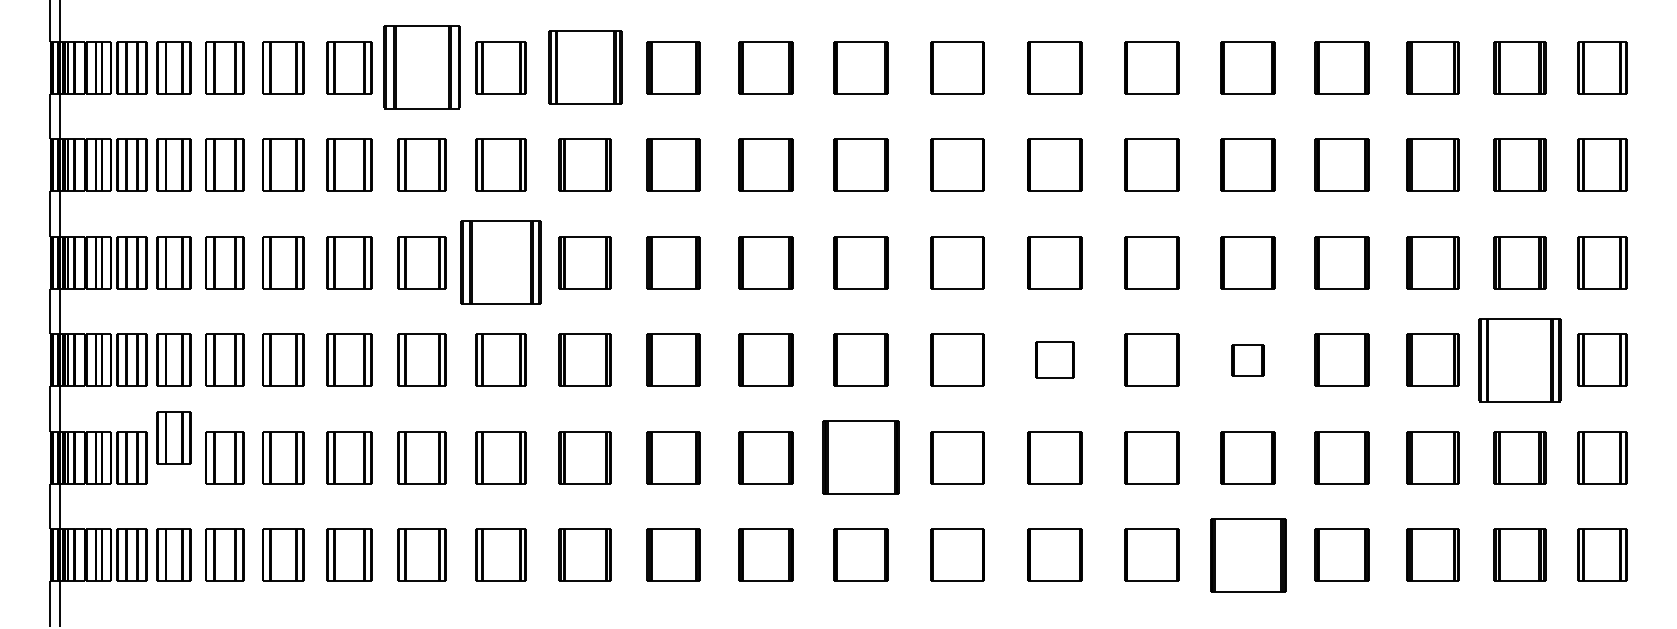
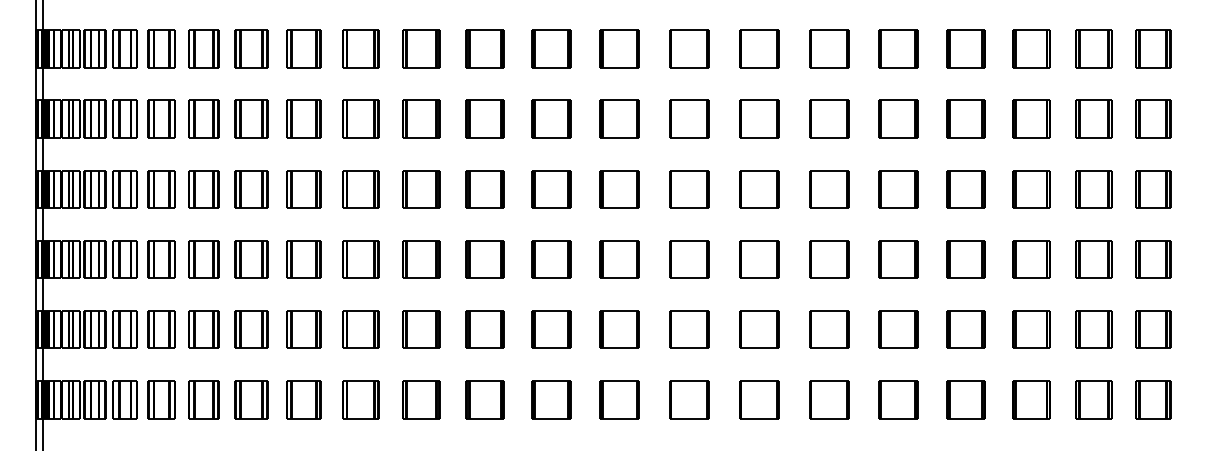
part: (421, 67) -> (303, 48), size x0.62
part: (584, 67) -> (420, 48), size x0.71
part: (500, 262) -> (360, 189), size x0.62
part: (1054, 359) -> (758, 258), size x1.43
part: (1247, 359) -> (897, 258), size x1.67
part: (1519, 359) -> (1093, 258), size x0.62
part: (173, 437) -> (124, 329), moved
part: (860, 457) -> (619, 329), size x0.71
part: (1247, 554) -> (897, 399), size x0.71

